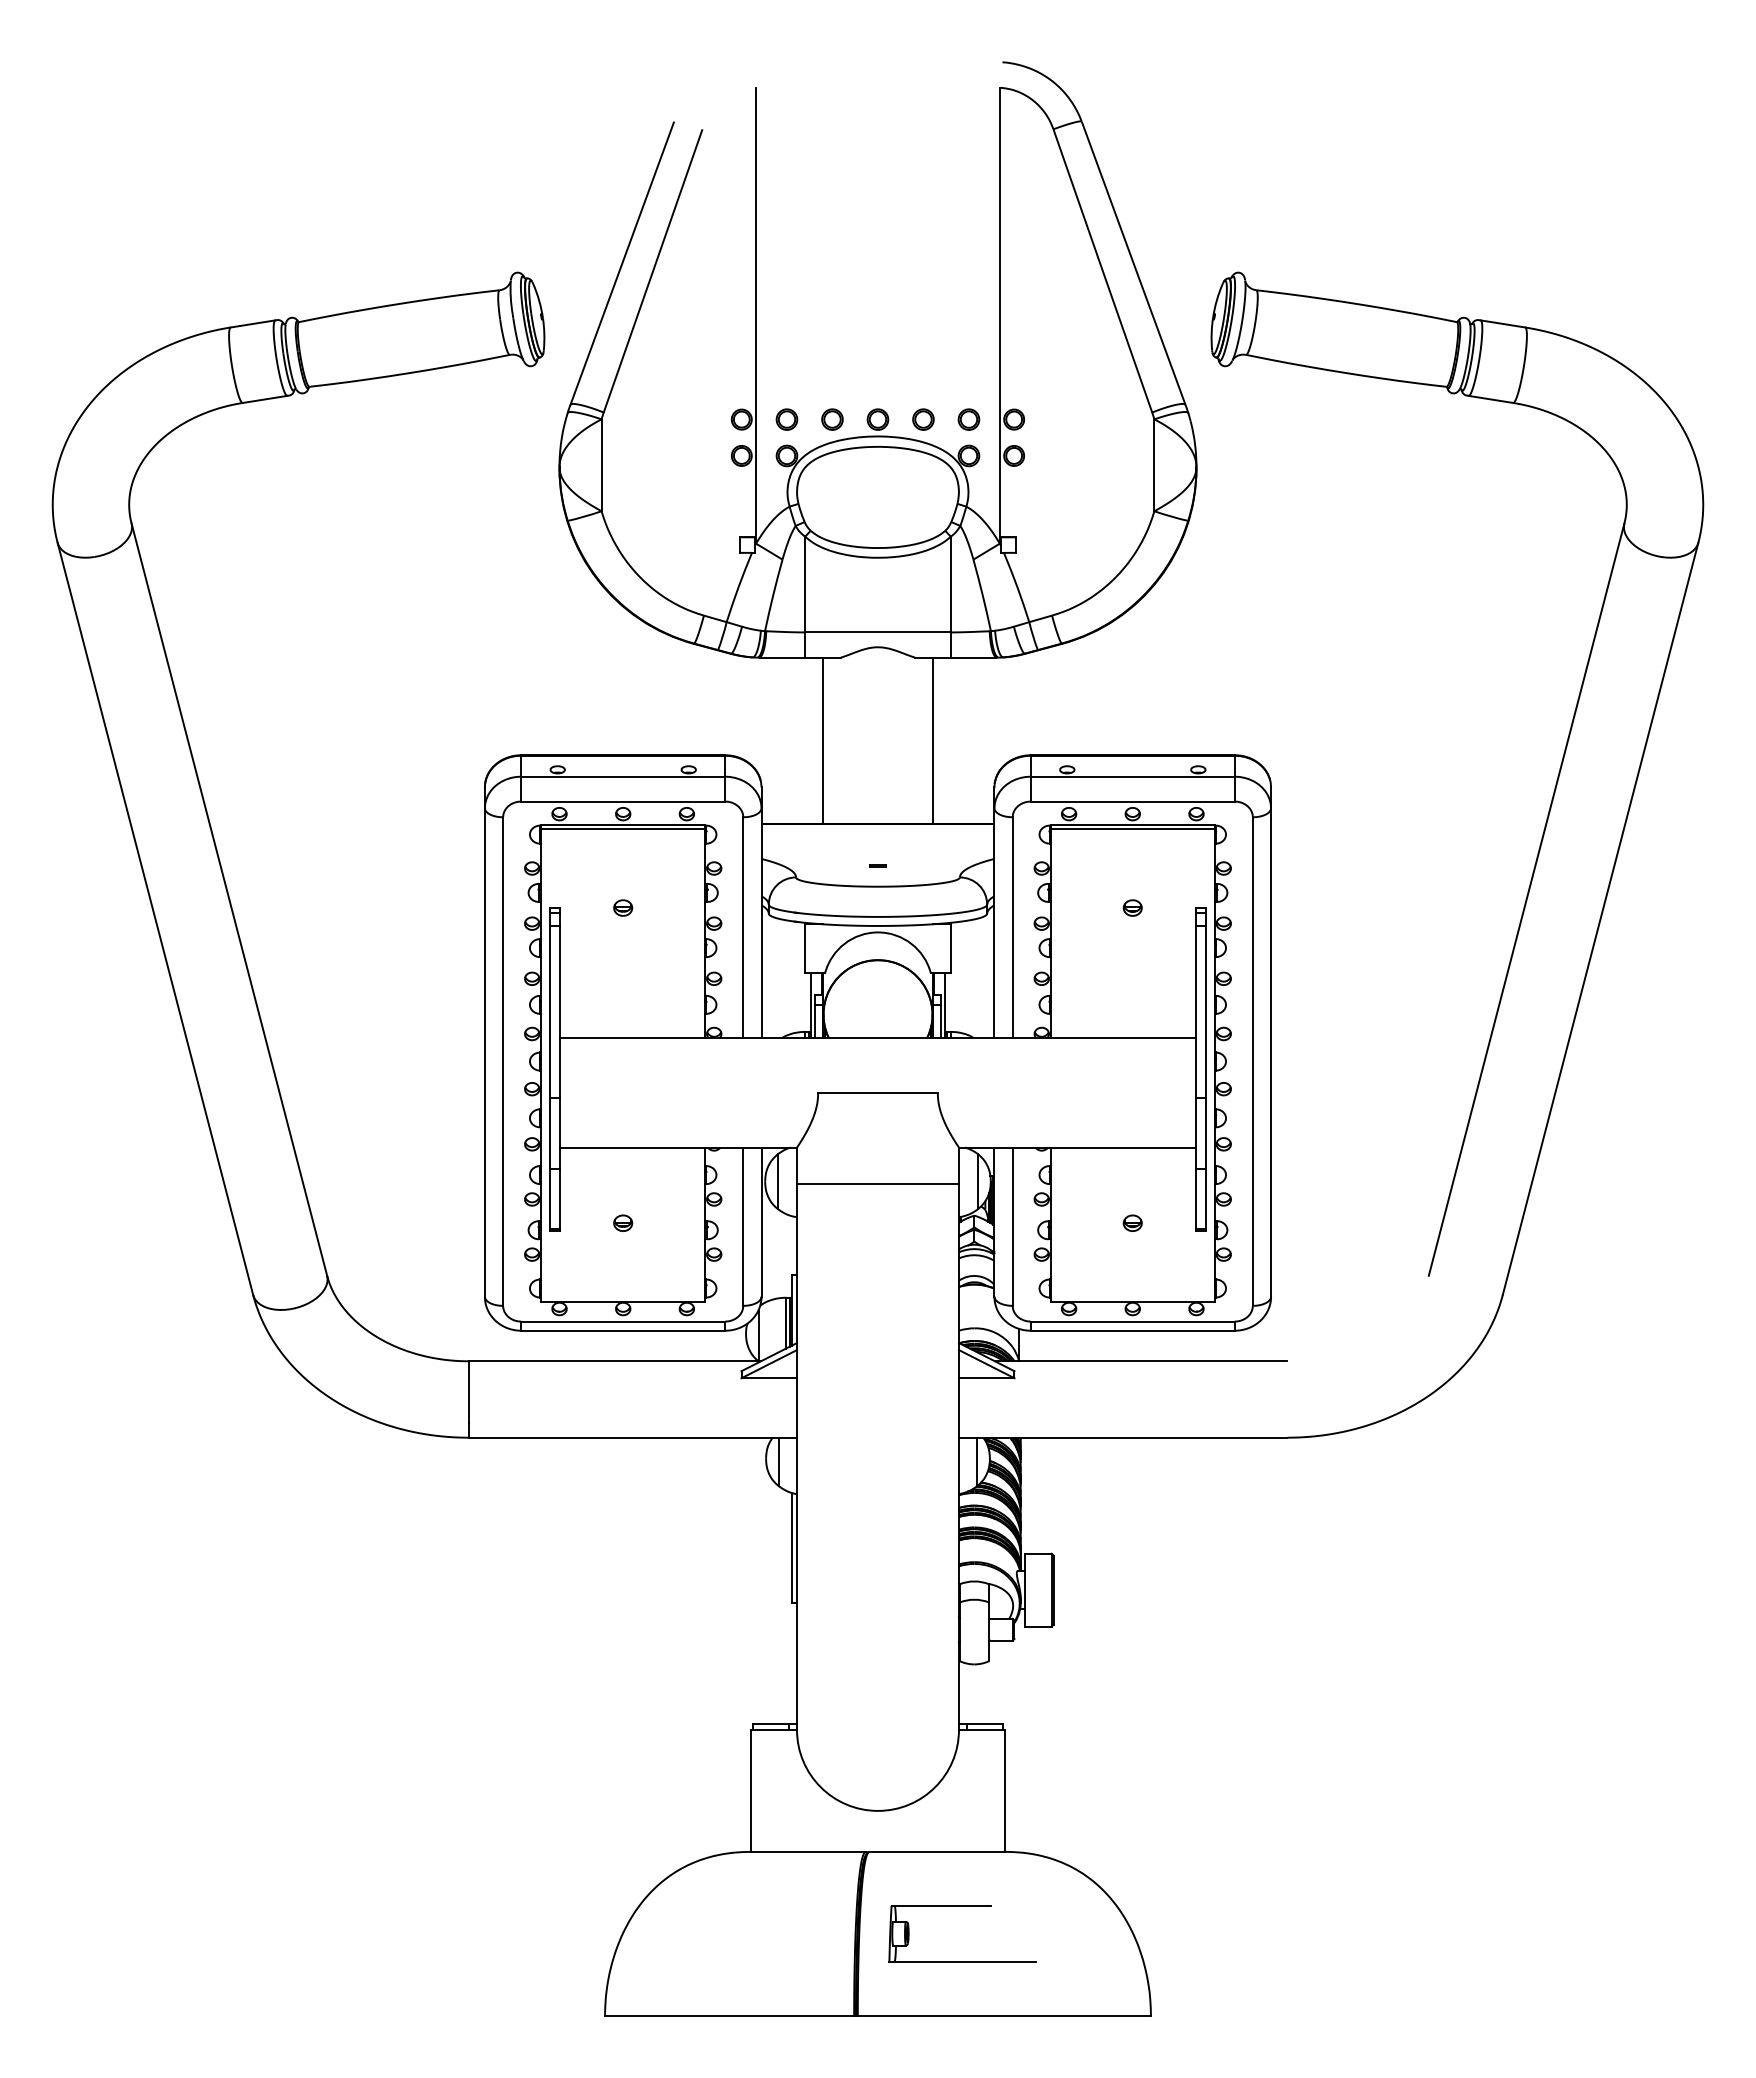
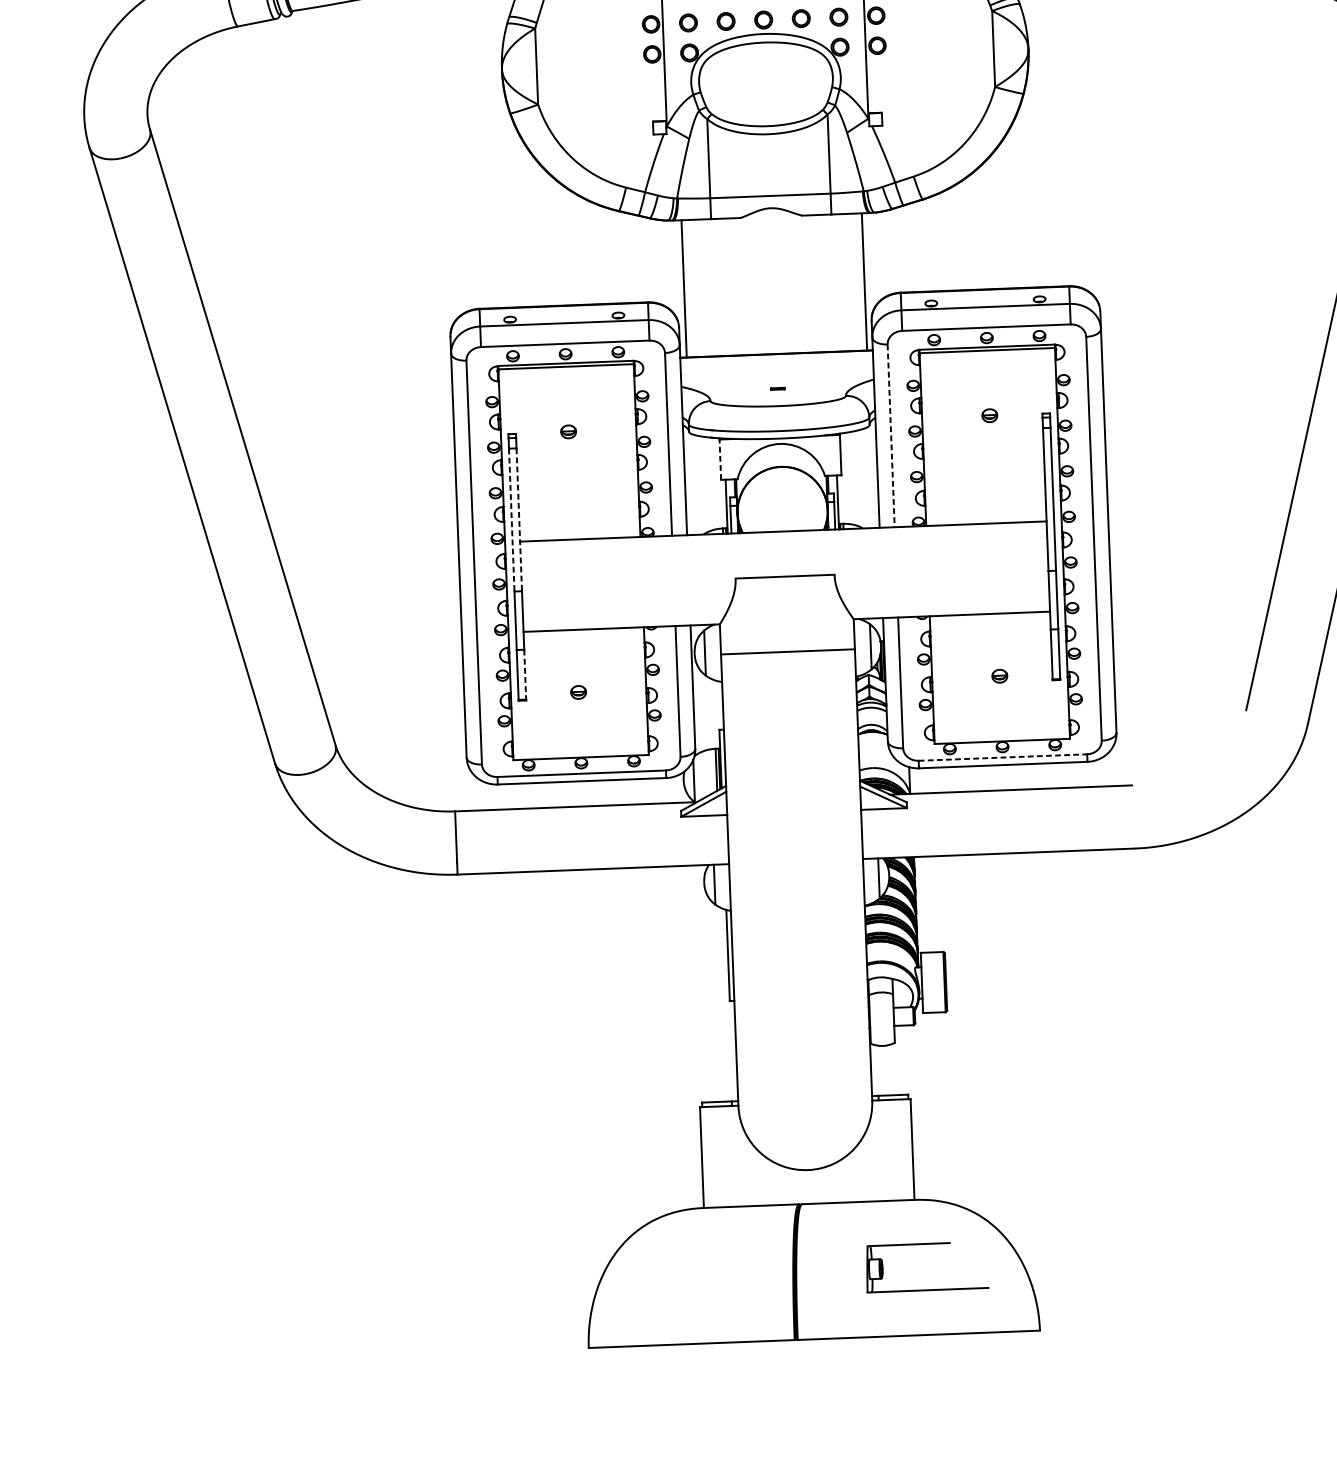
line: (823, 740) -> (684, 288), moved
line: (932, 740) -> (864, 281), moved
line: (1012, 927) -> (891, 435), solid -> dashed
line: (805, 948) -> (720, 459), solid -> dashed
line: (550, 1012) -> (511, 520), solid -> dashed
line: (559, 1012) -> (519, 520), solid -> dashed
line: (559, 1199) -> (525, 674), solid -> dashed
line: (1132, 1321) -> (1002, 757), solid -> dashed
part: (962, 1906) -> (926, 1244), moved

